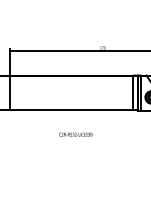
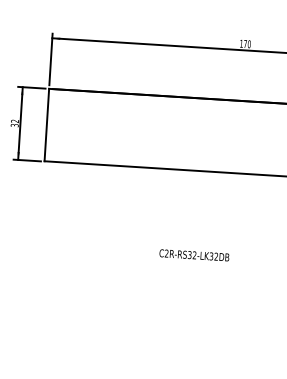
text: (75, 134) -> (193, 254), moved

